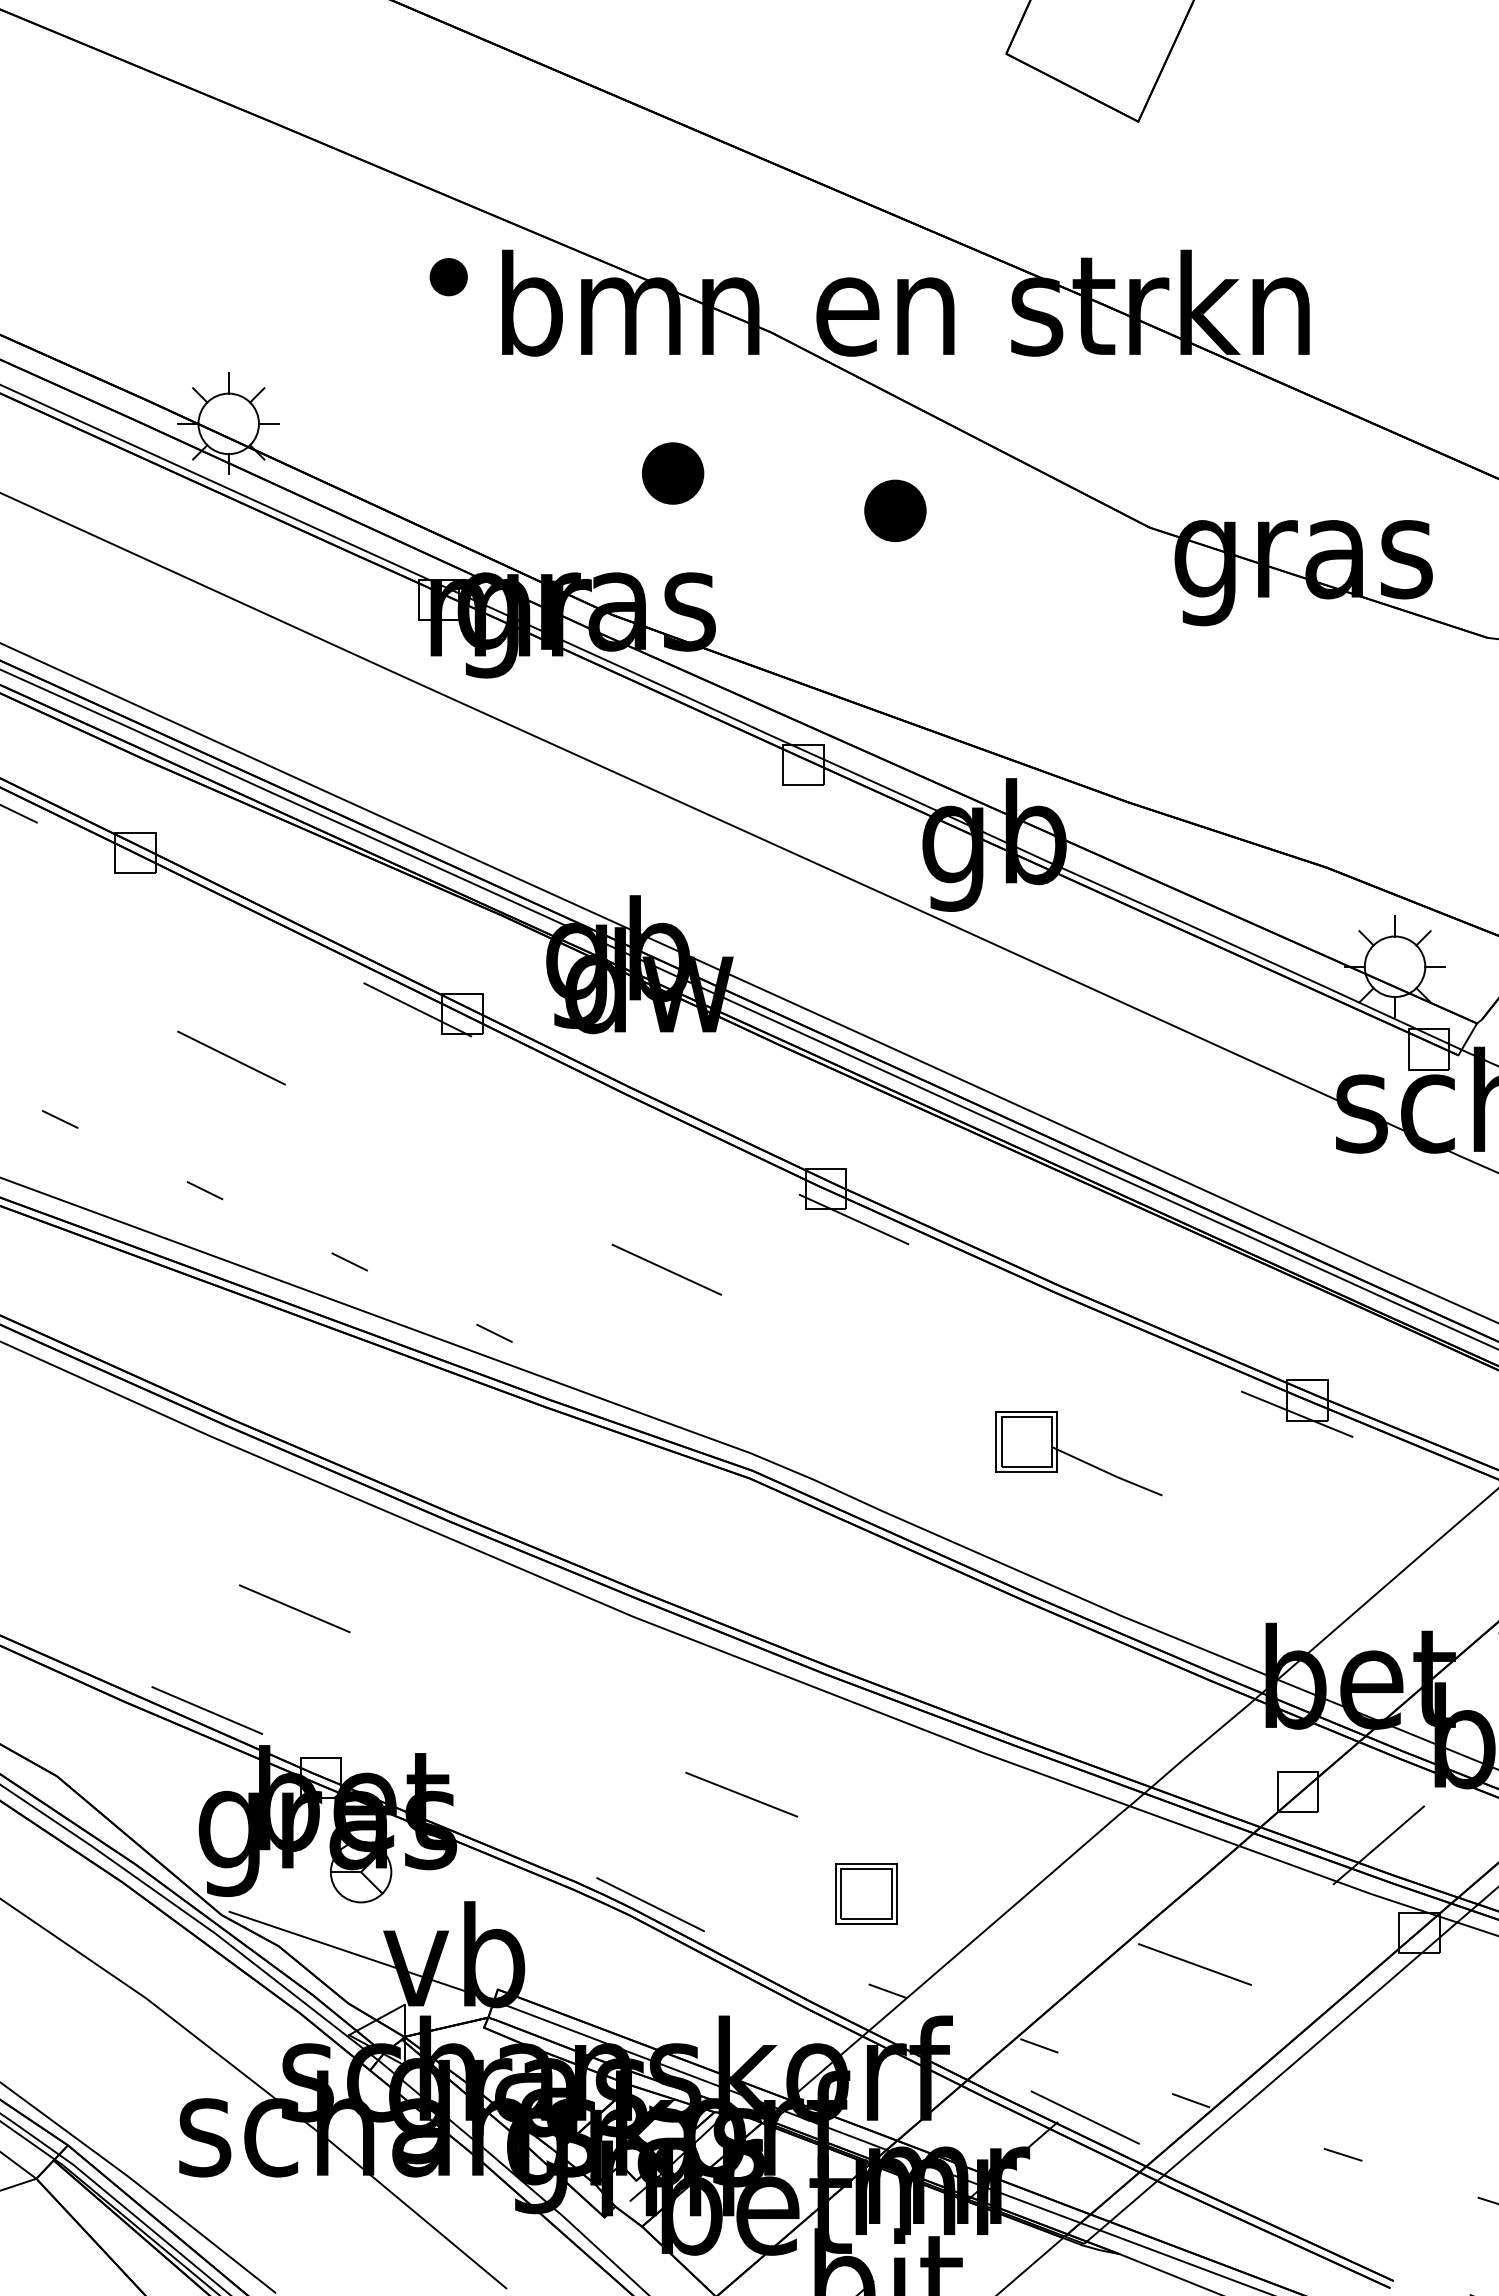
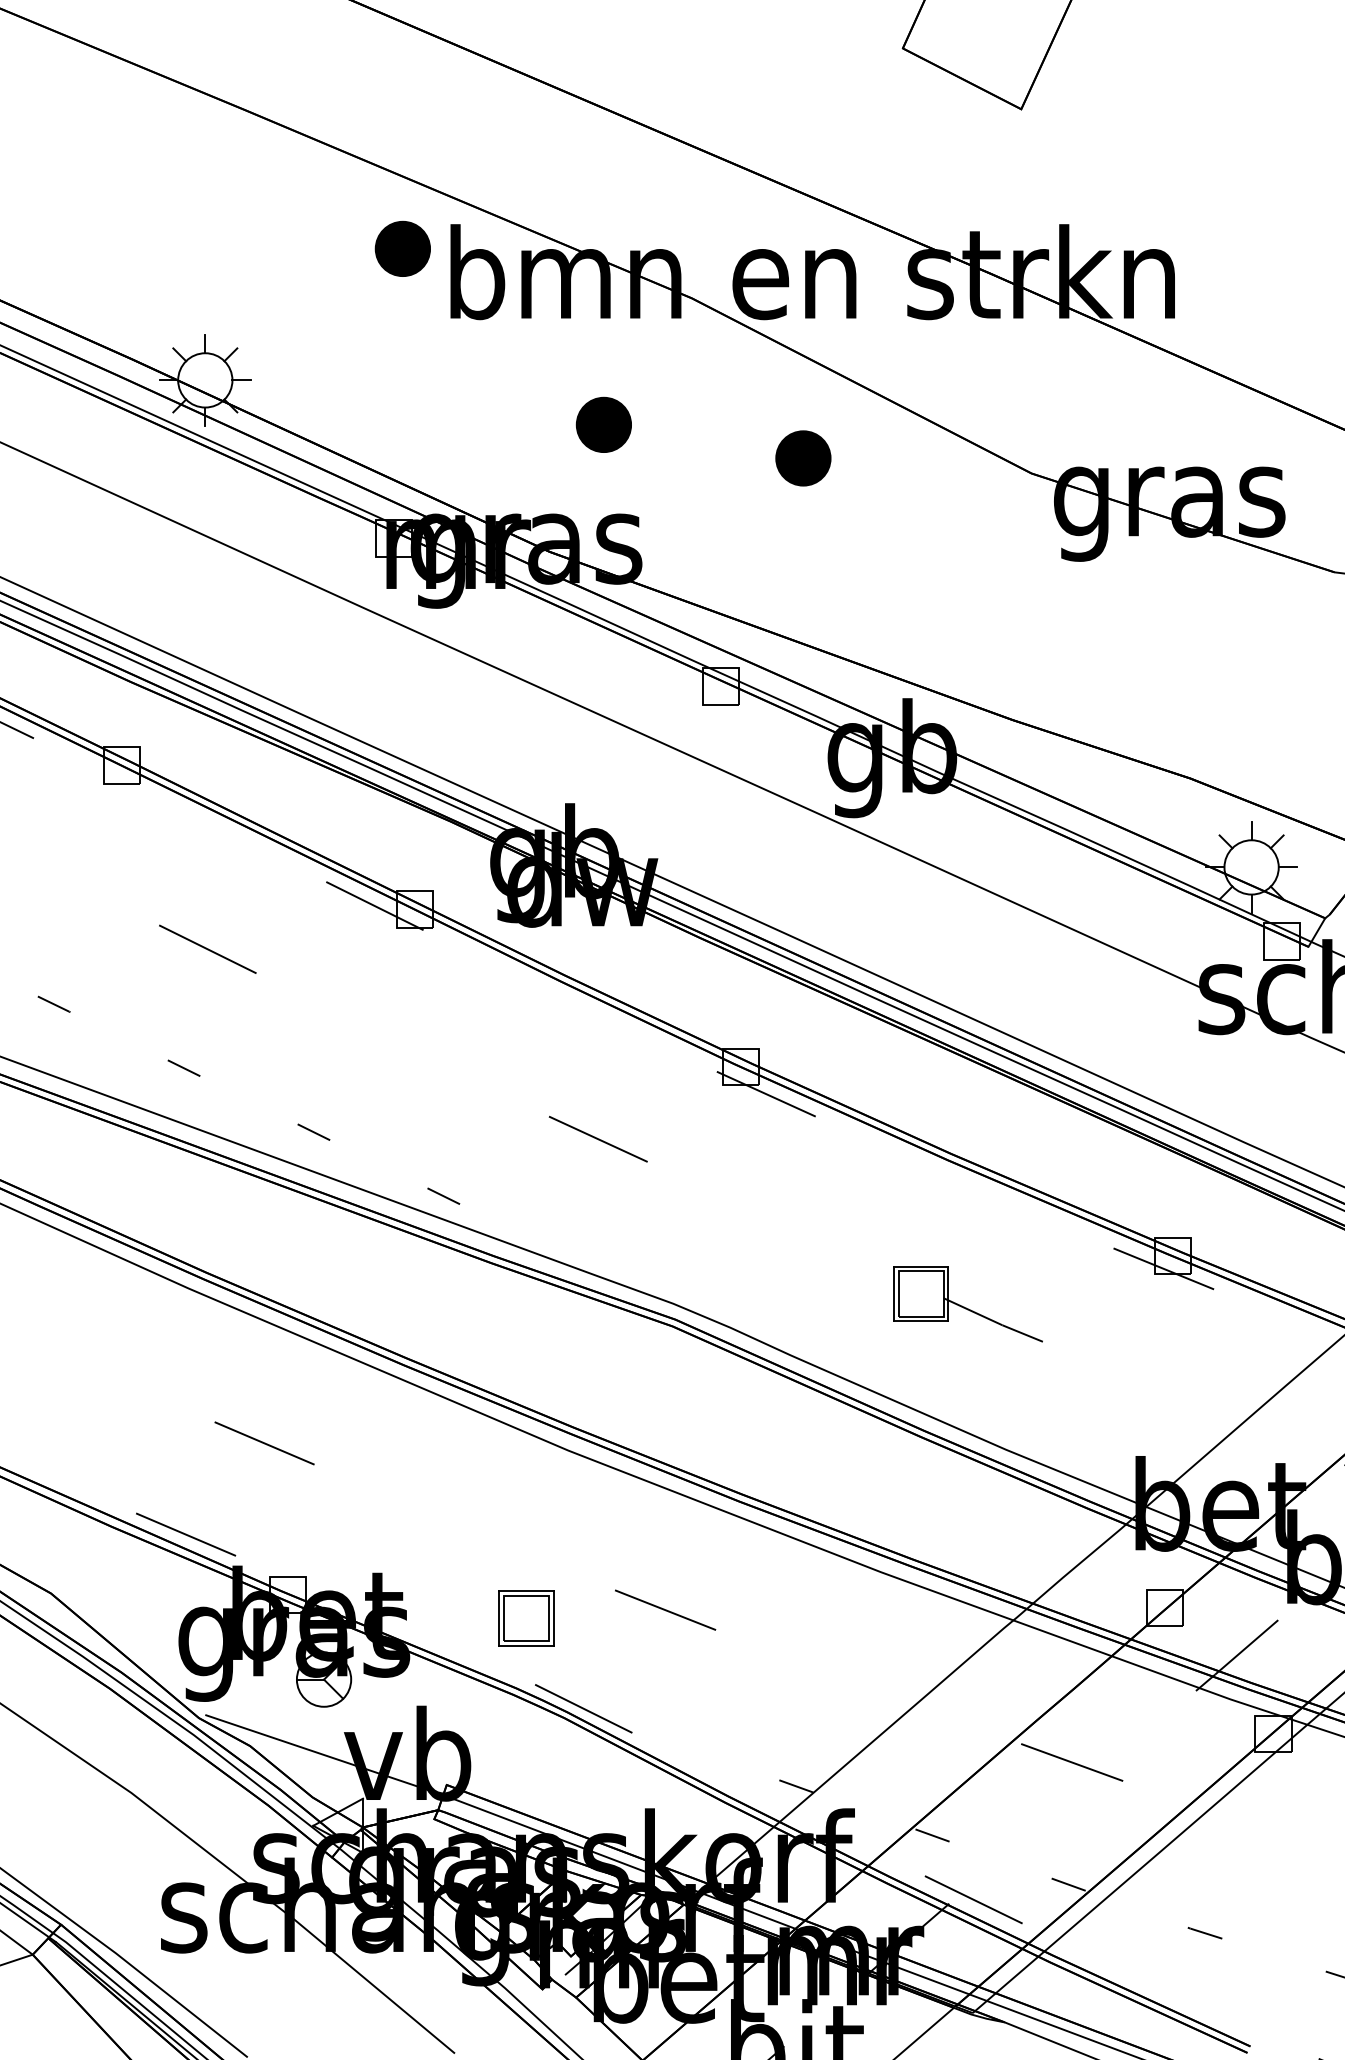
part: (448, 276) -> (402, 248), size x1.67
part: (866, 1894) -> (526, 1618), moved

